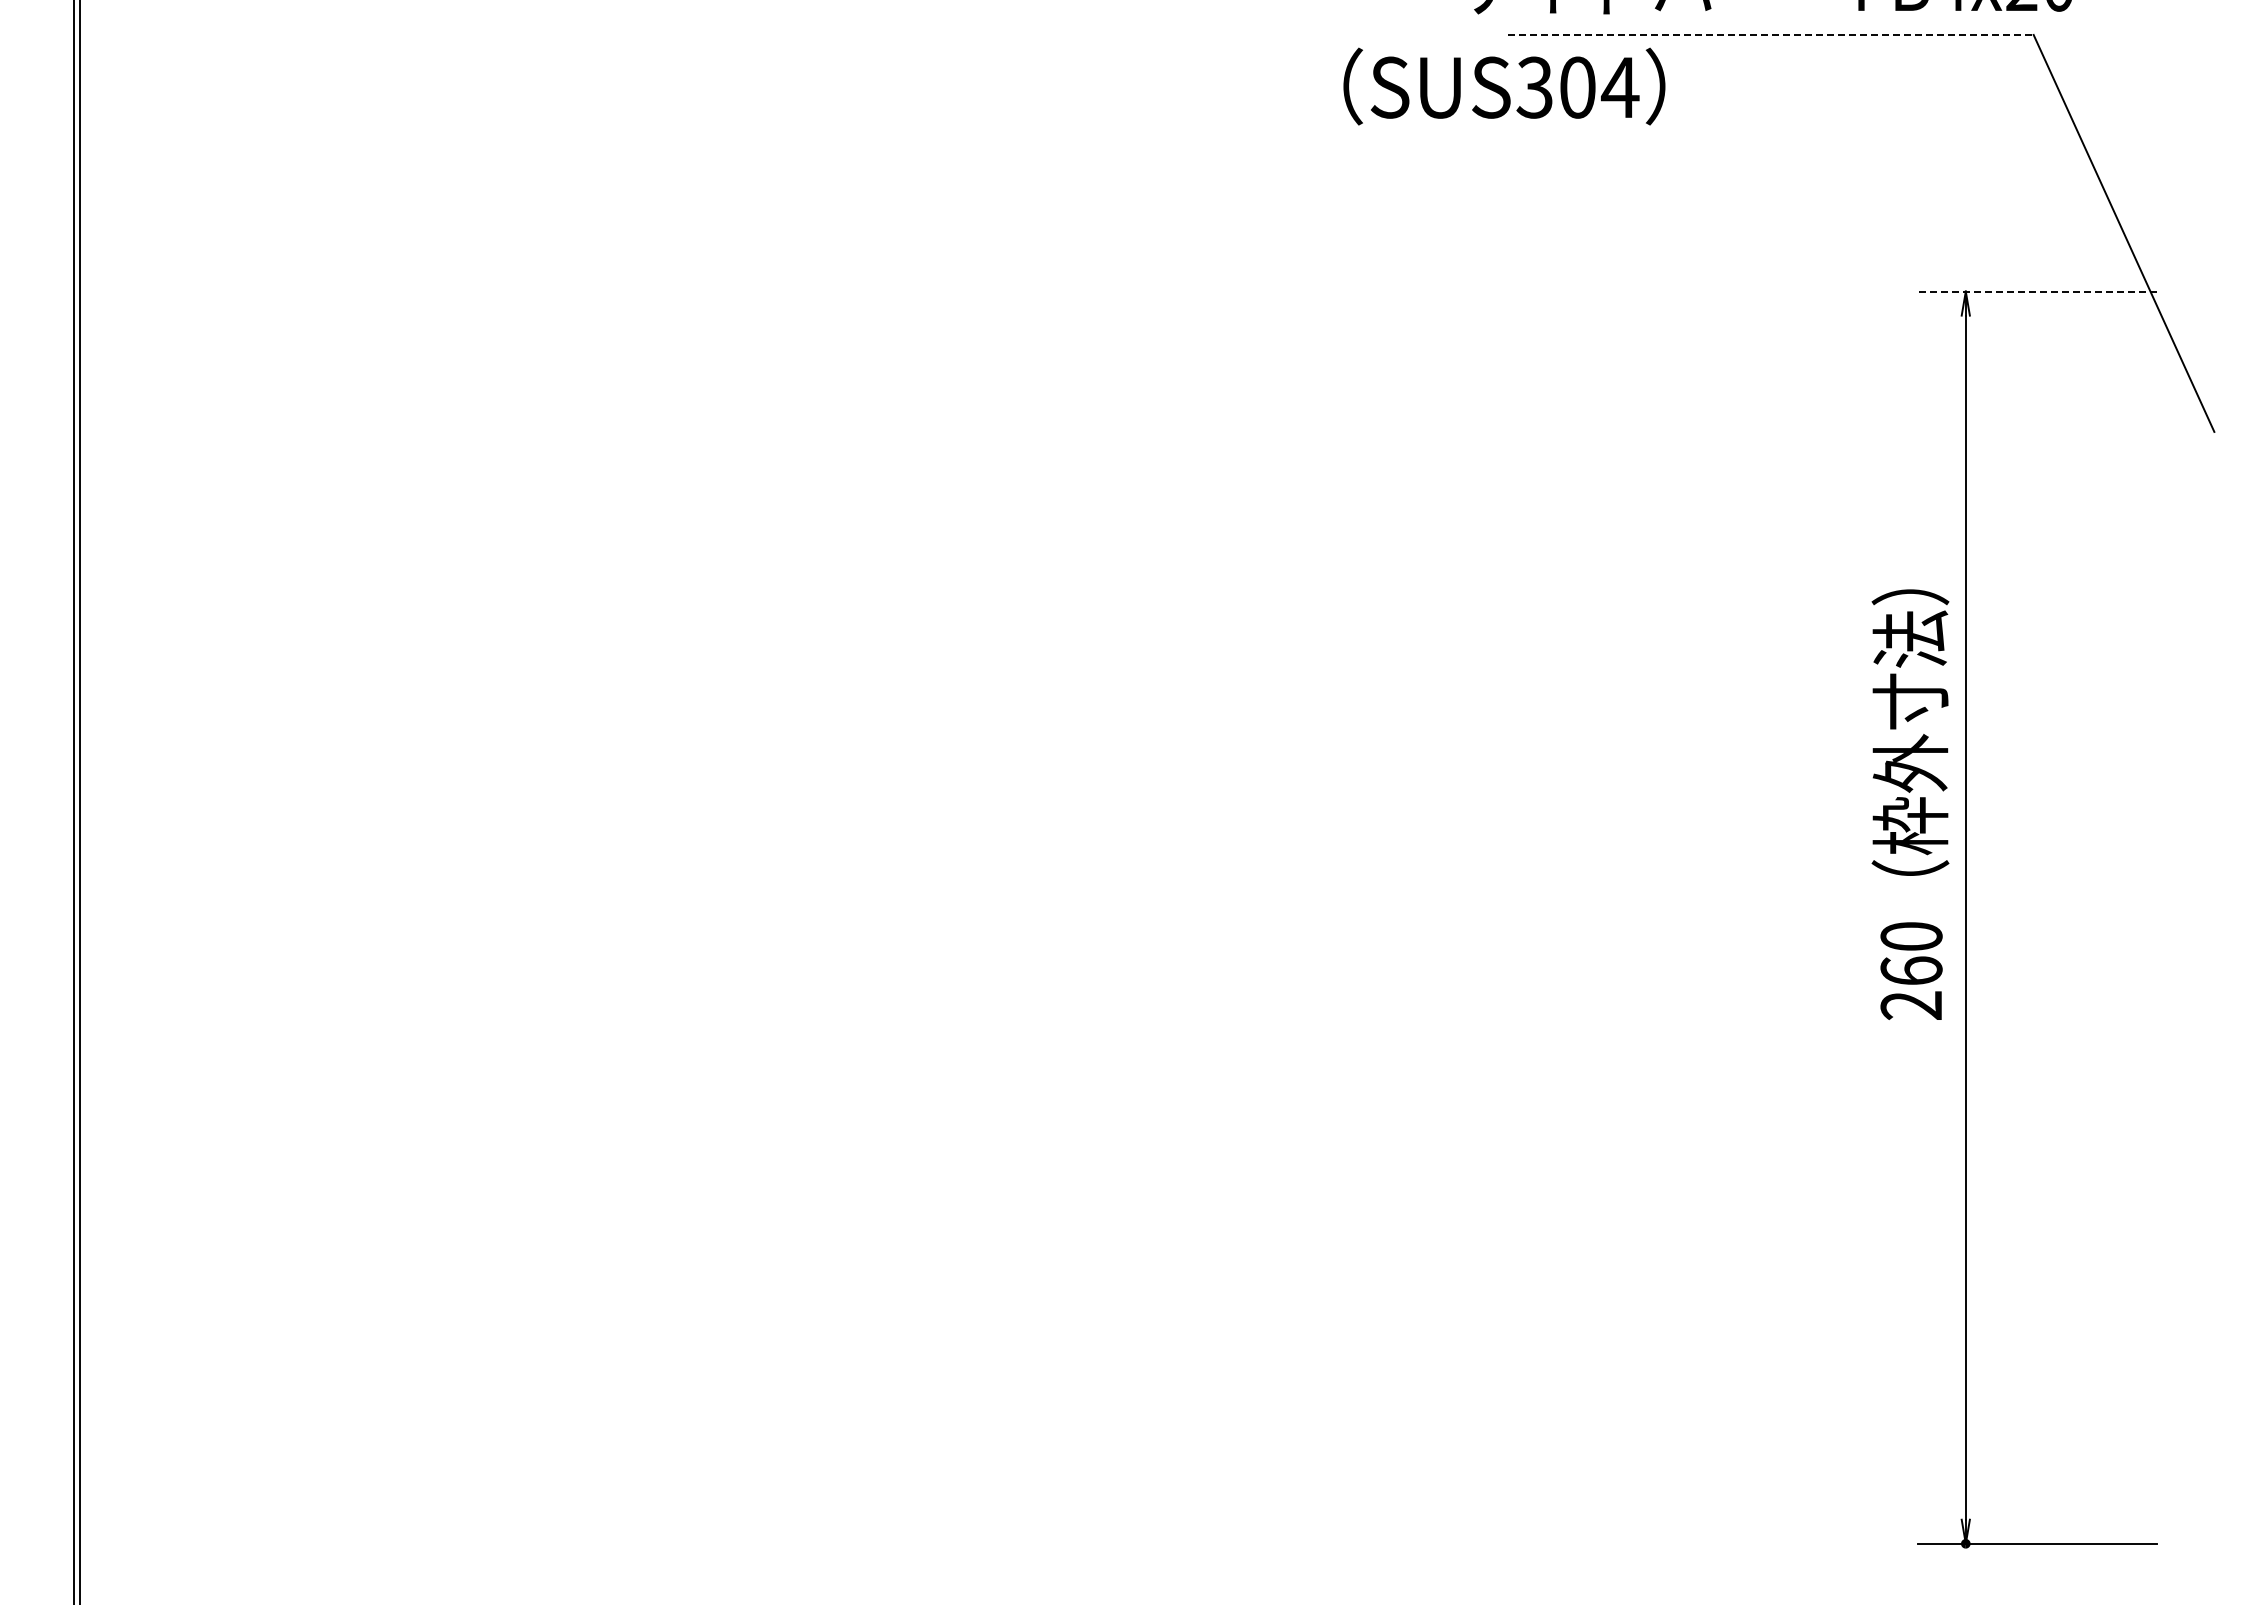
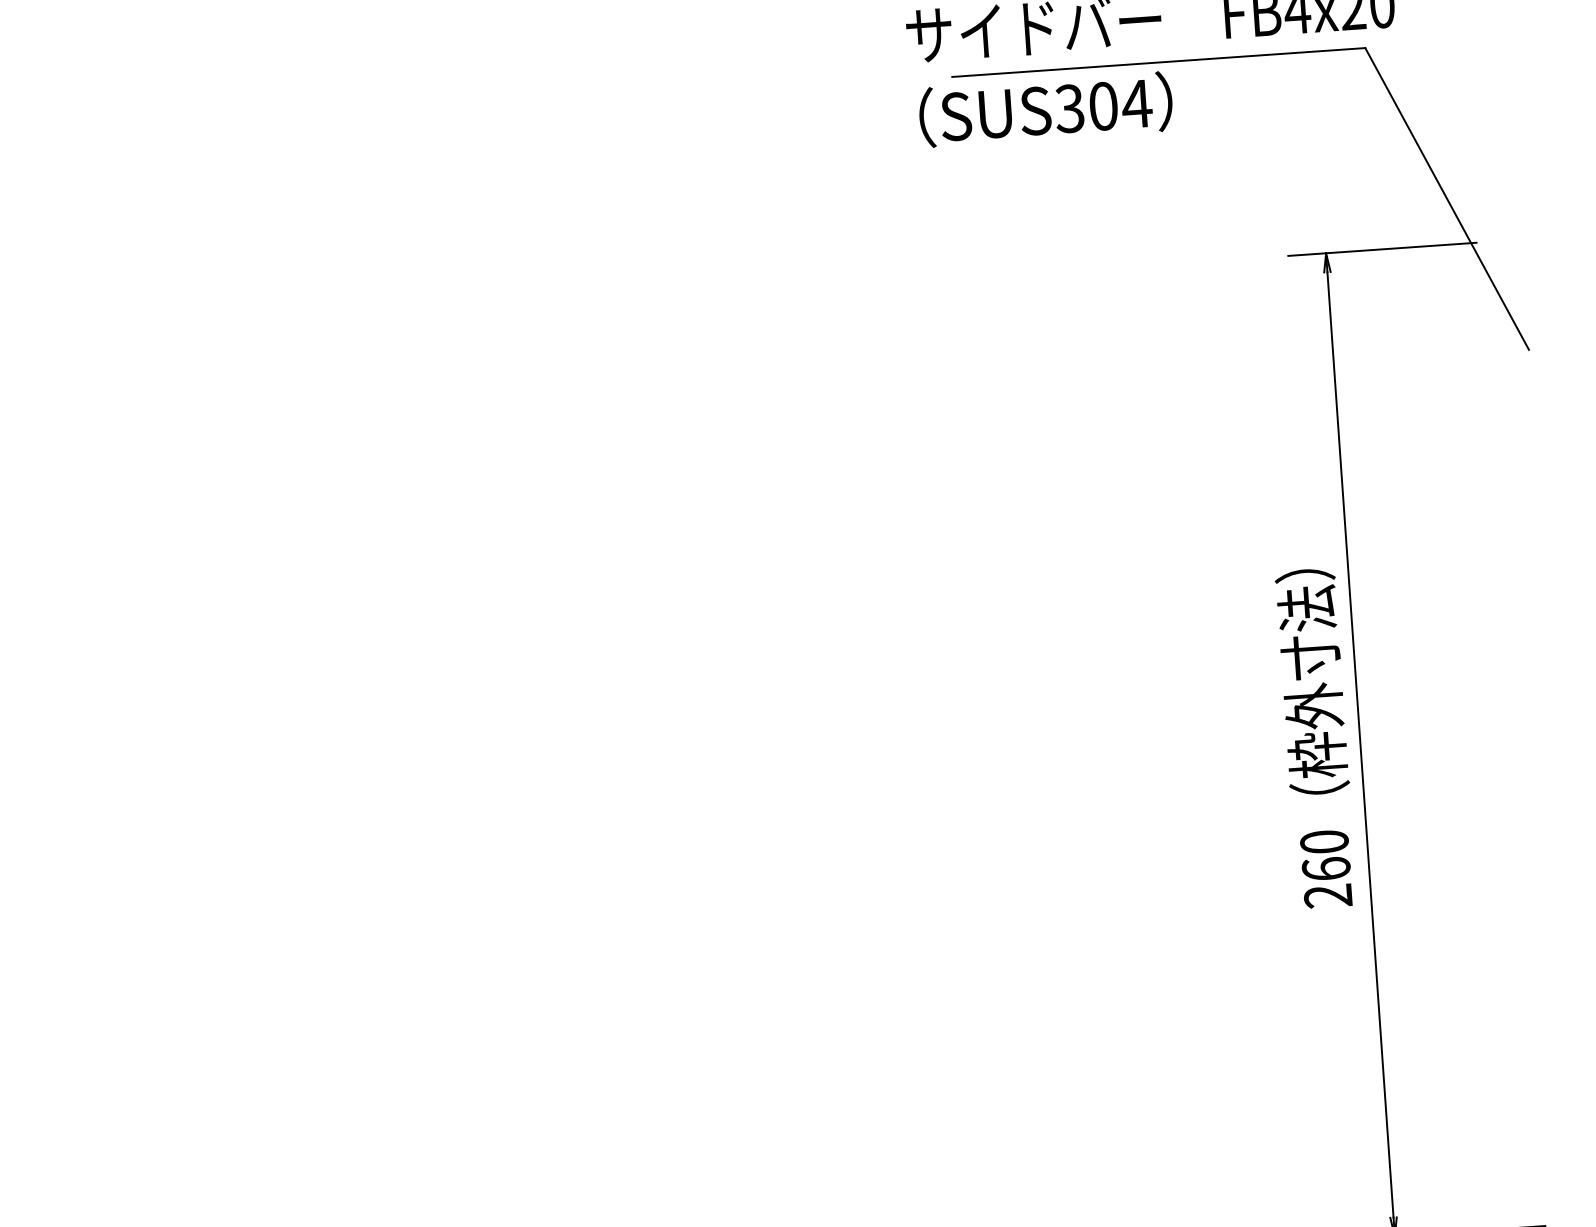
line: (1771, 34) -> (1159, 62), dashed -> solid
text: (1504, 86) -> (1045, 109), moved
line: (2037, 291) -> (1382, 249), dashed -> solid
text: (1910, 804) -> (1316, 738), moved

